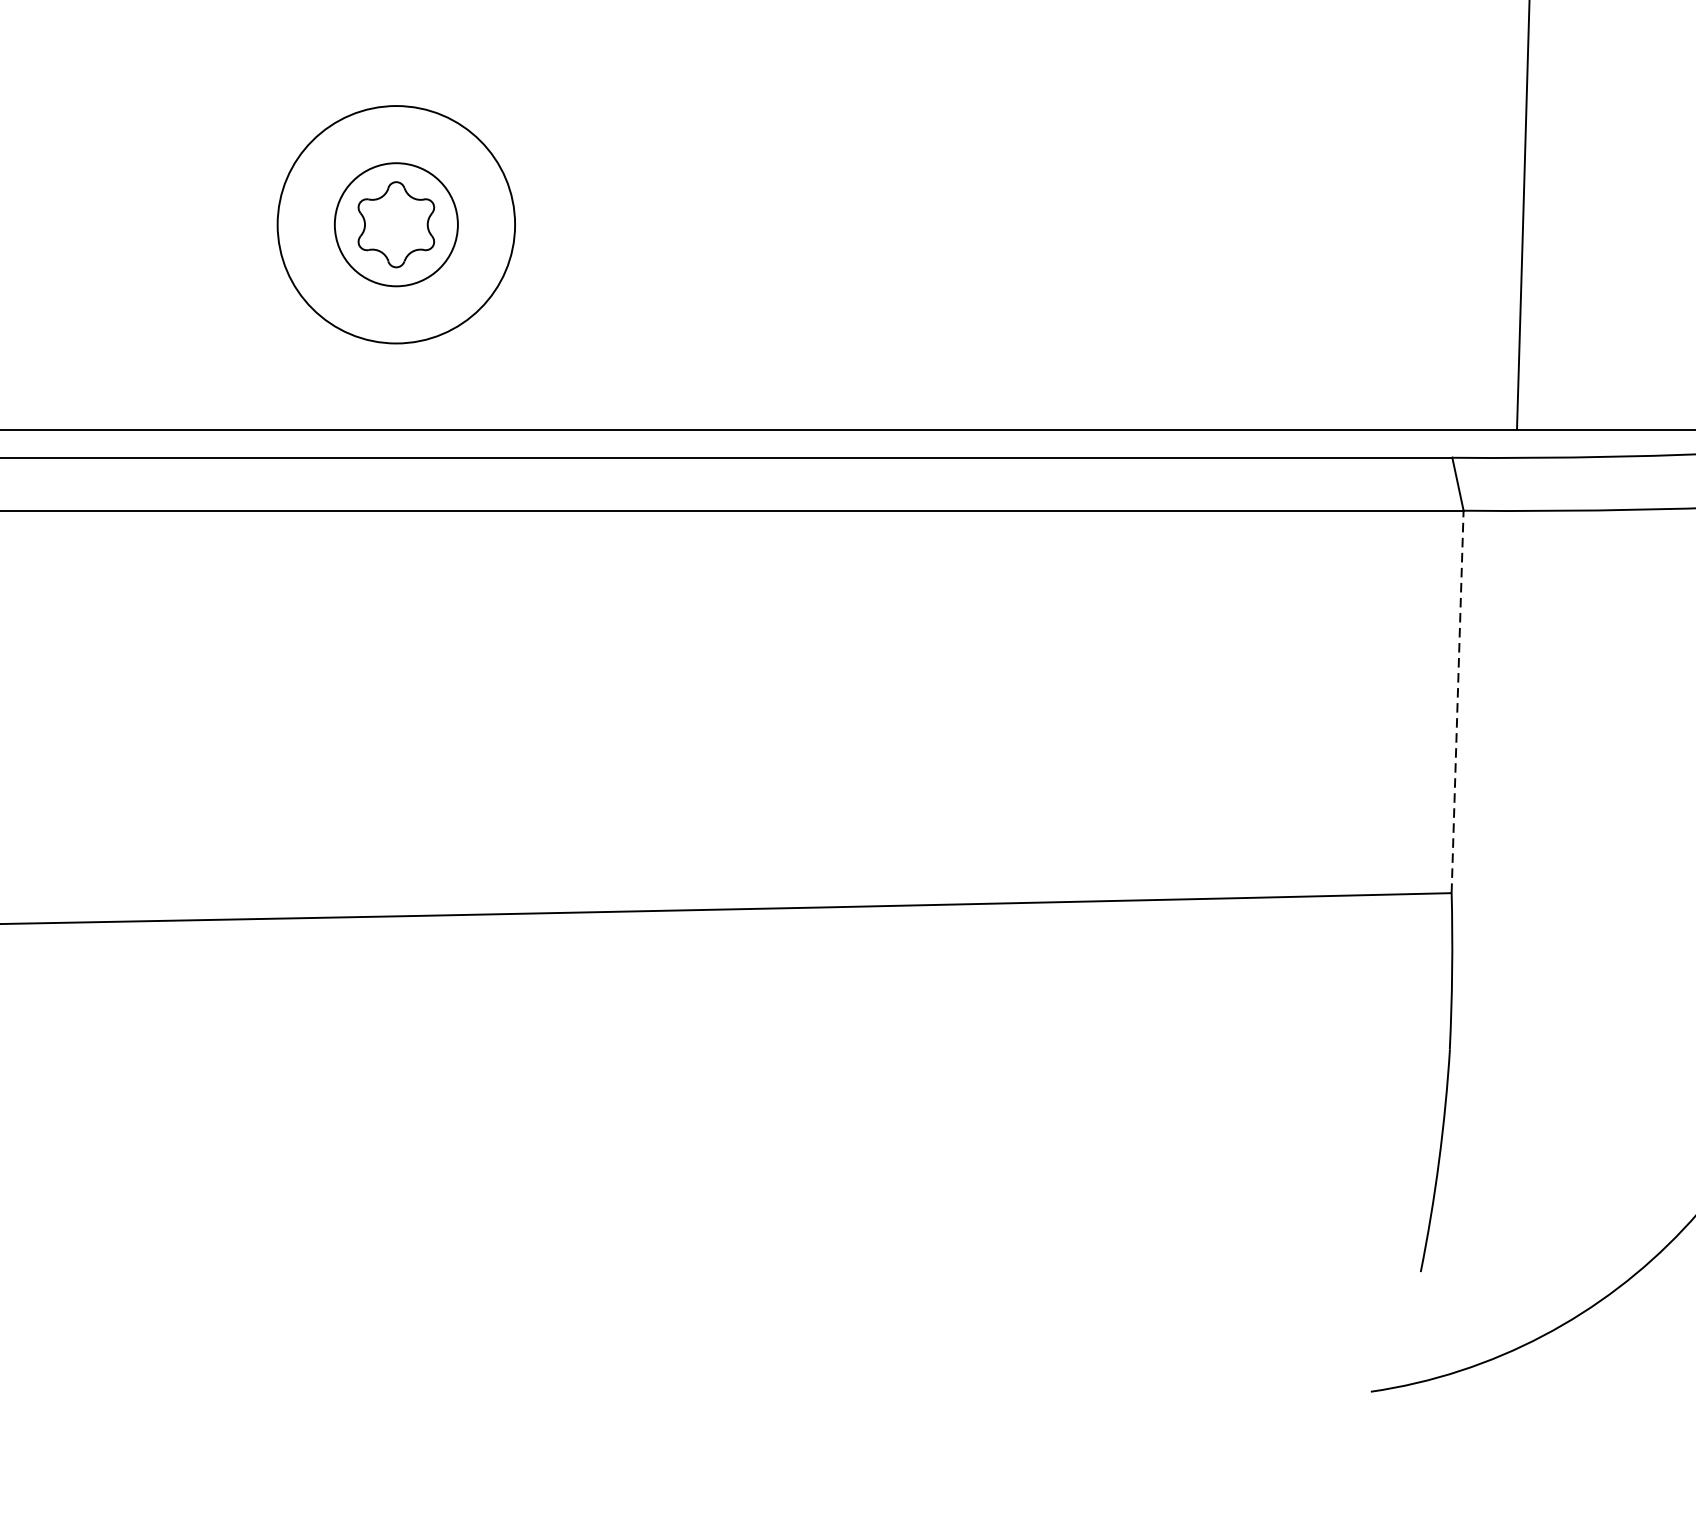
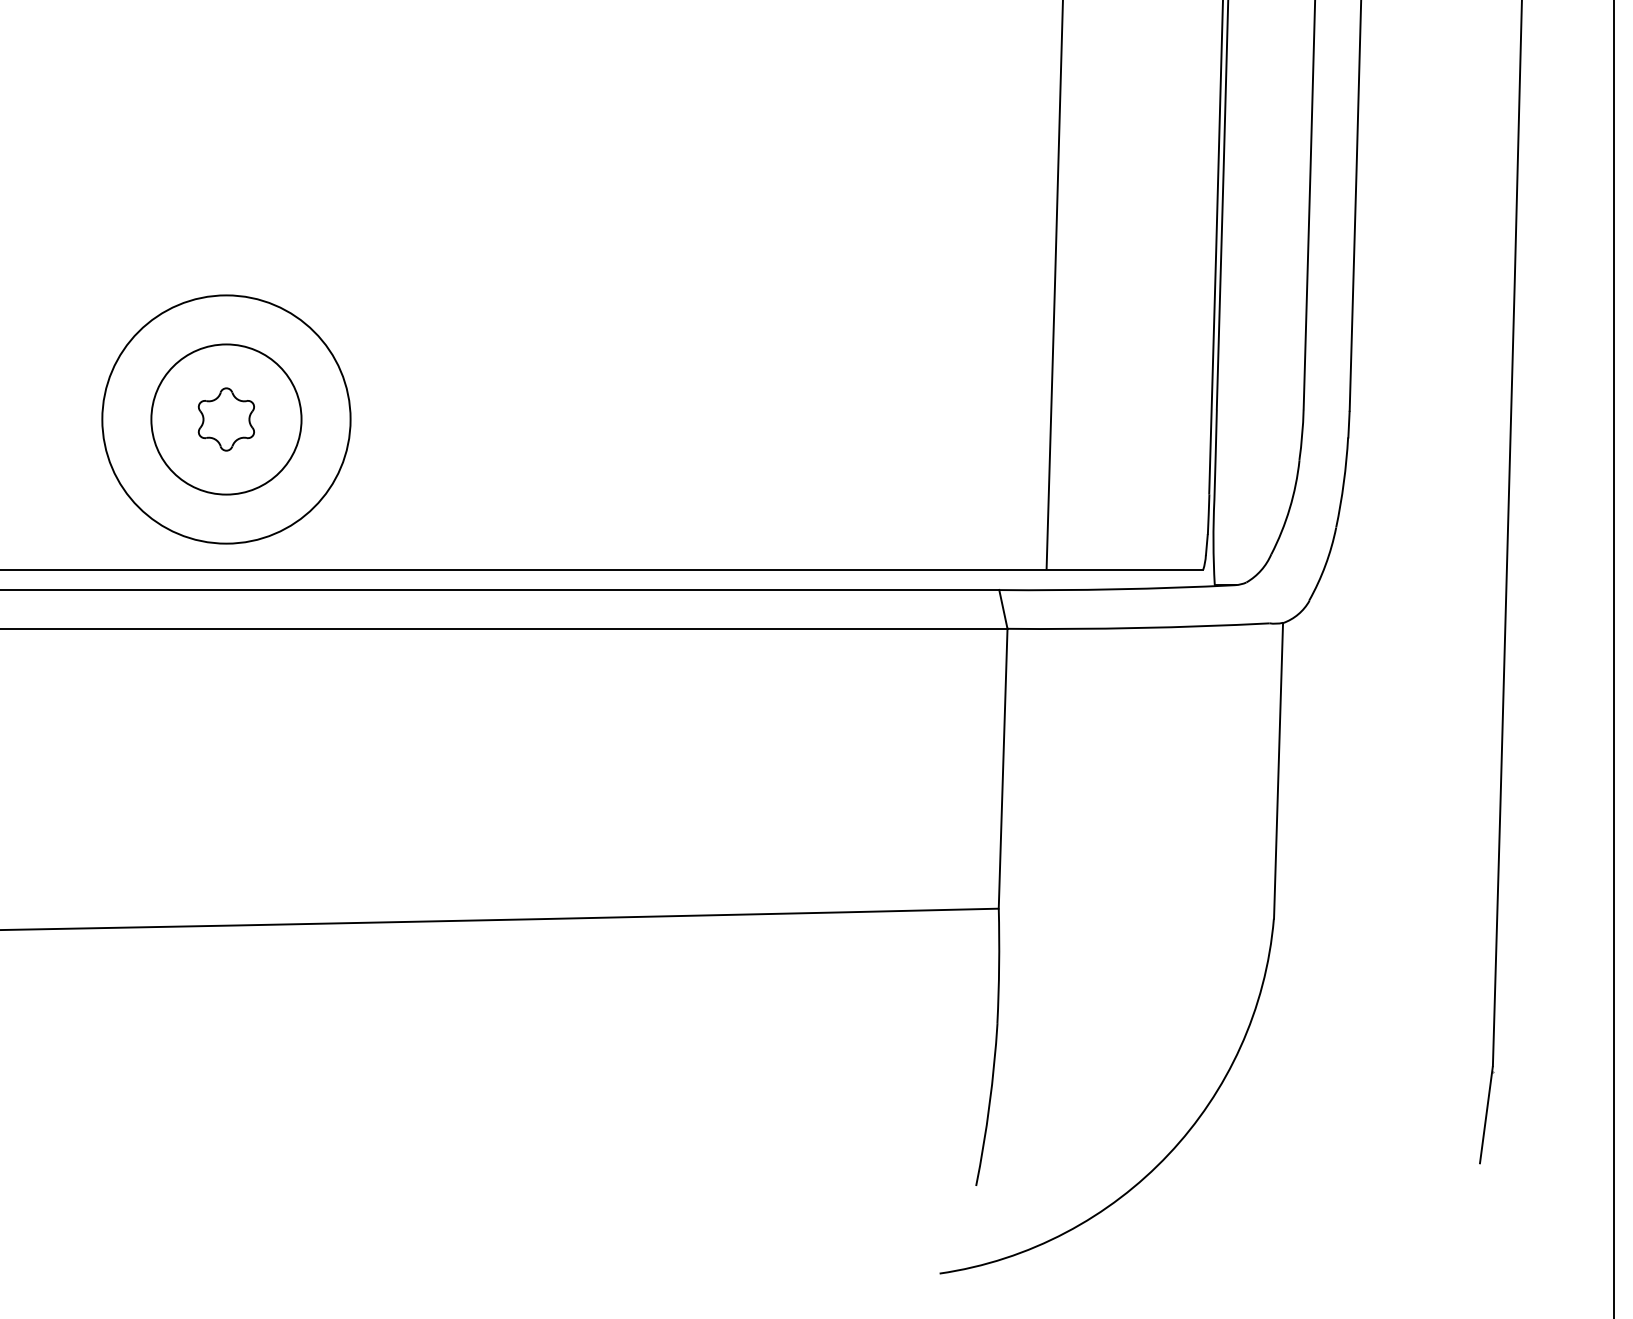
circle: (396, 224) -> (226, 419), size x1.43
circle: (396, 224) -> (226, 419), size x1.67
line: (1458, 701) -> (1003, 768), dashed -> solid

